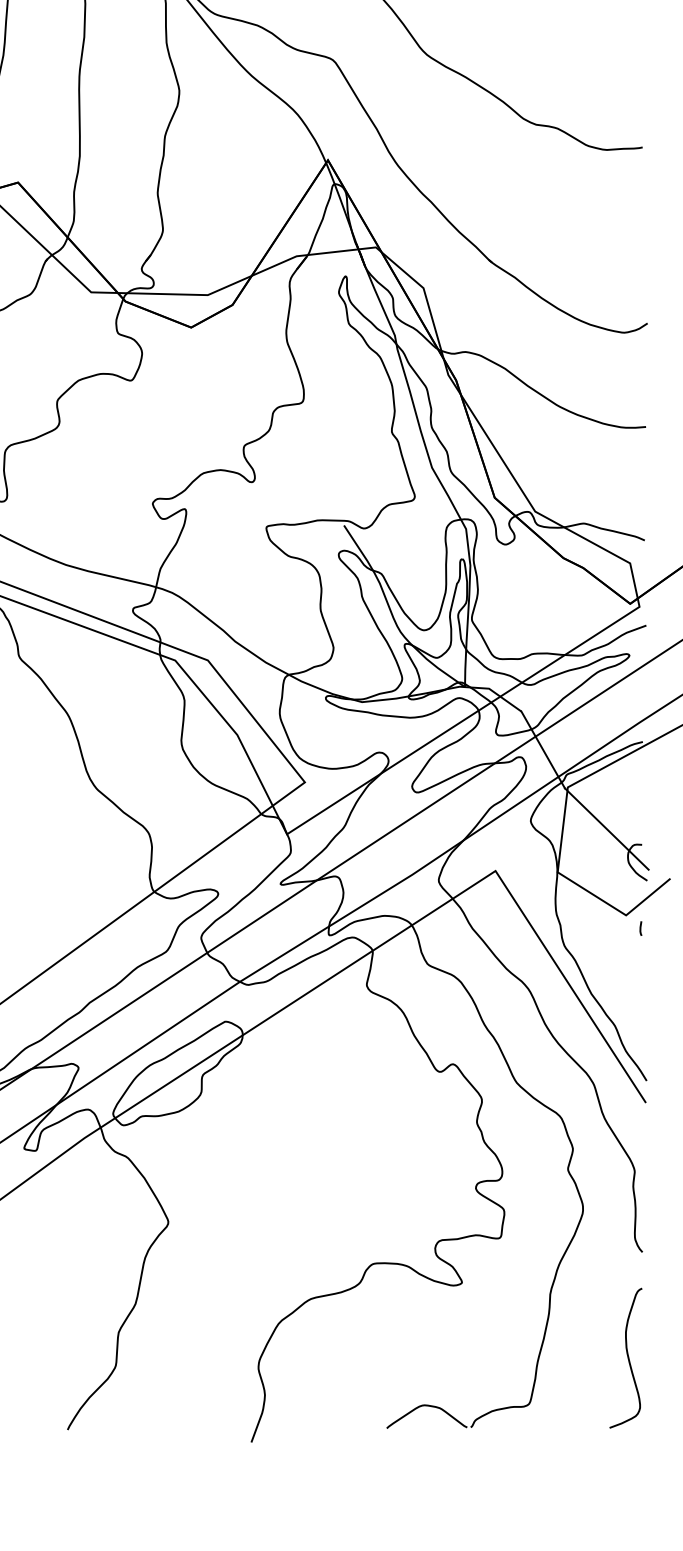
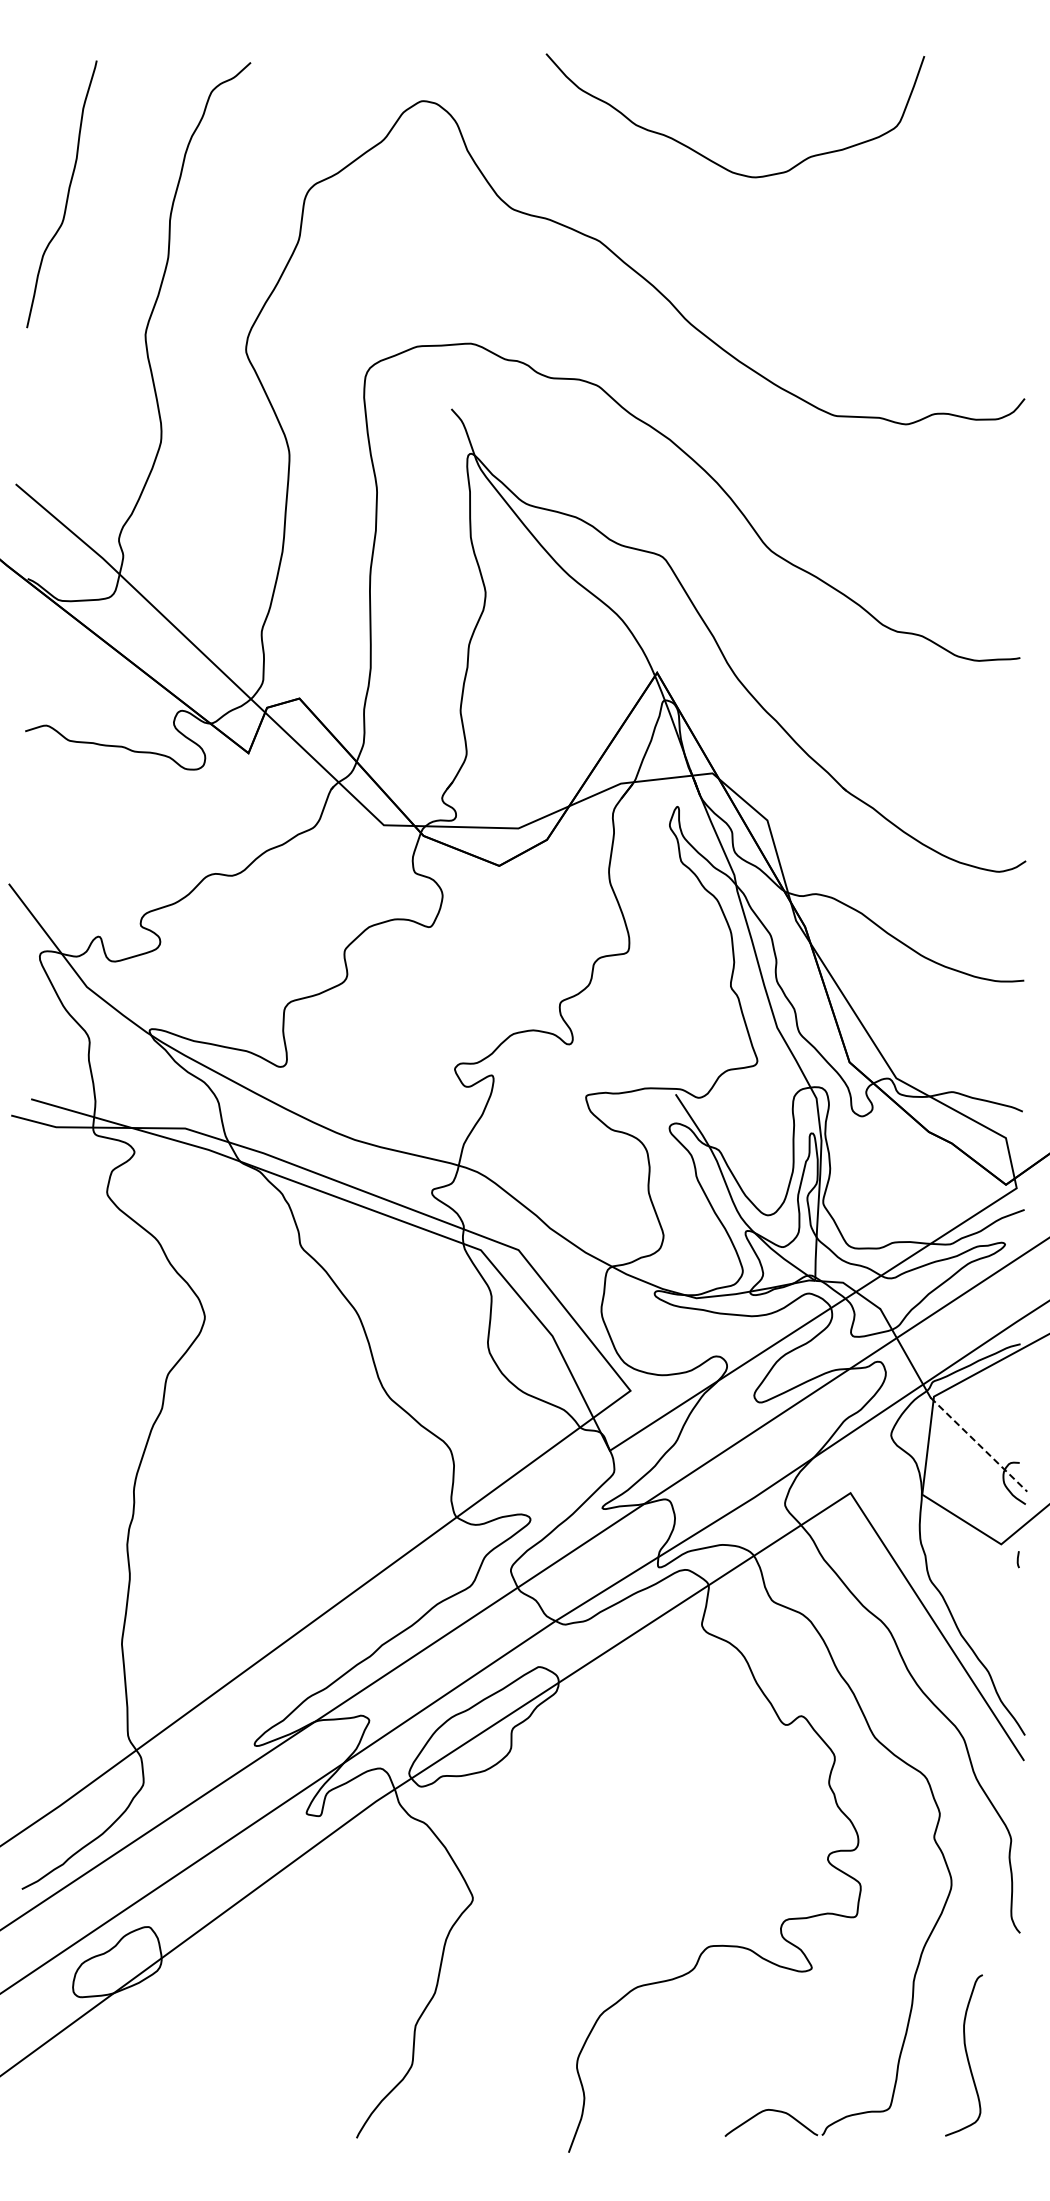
line: (607, 829) -> (979, 1445), solid -> dashed
curve: (627, 1357) -> (965, 2054), moved

